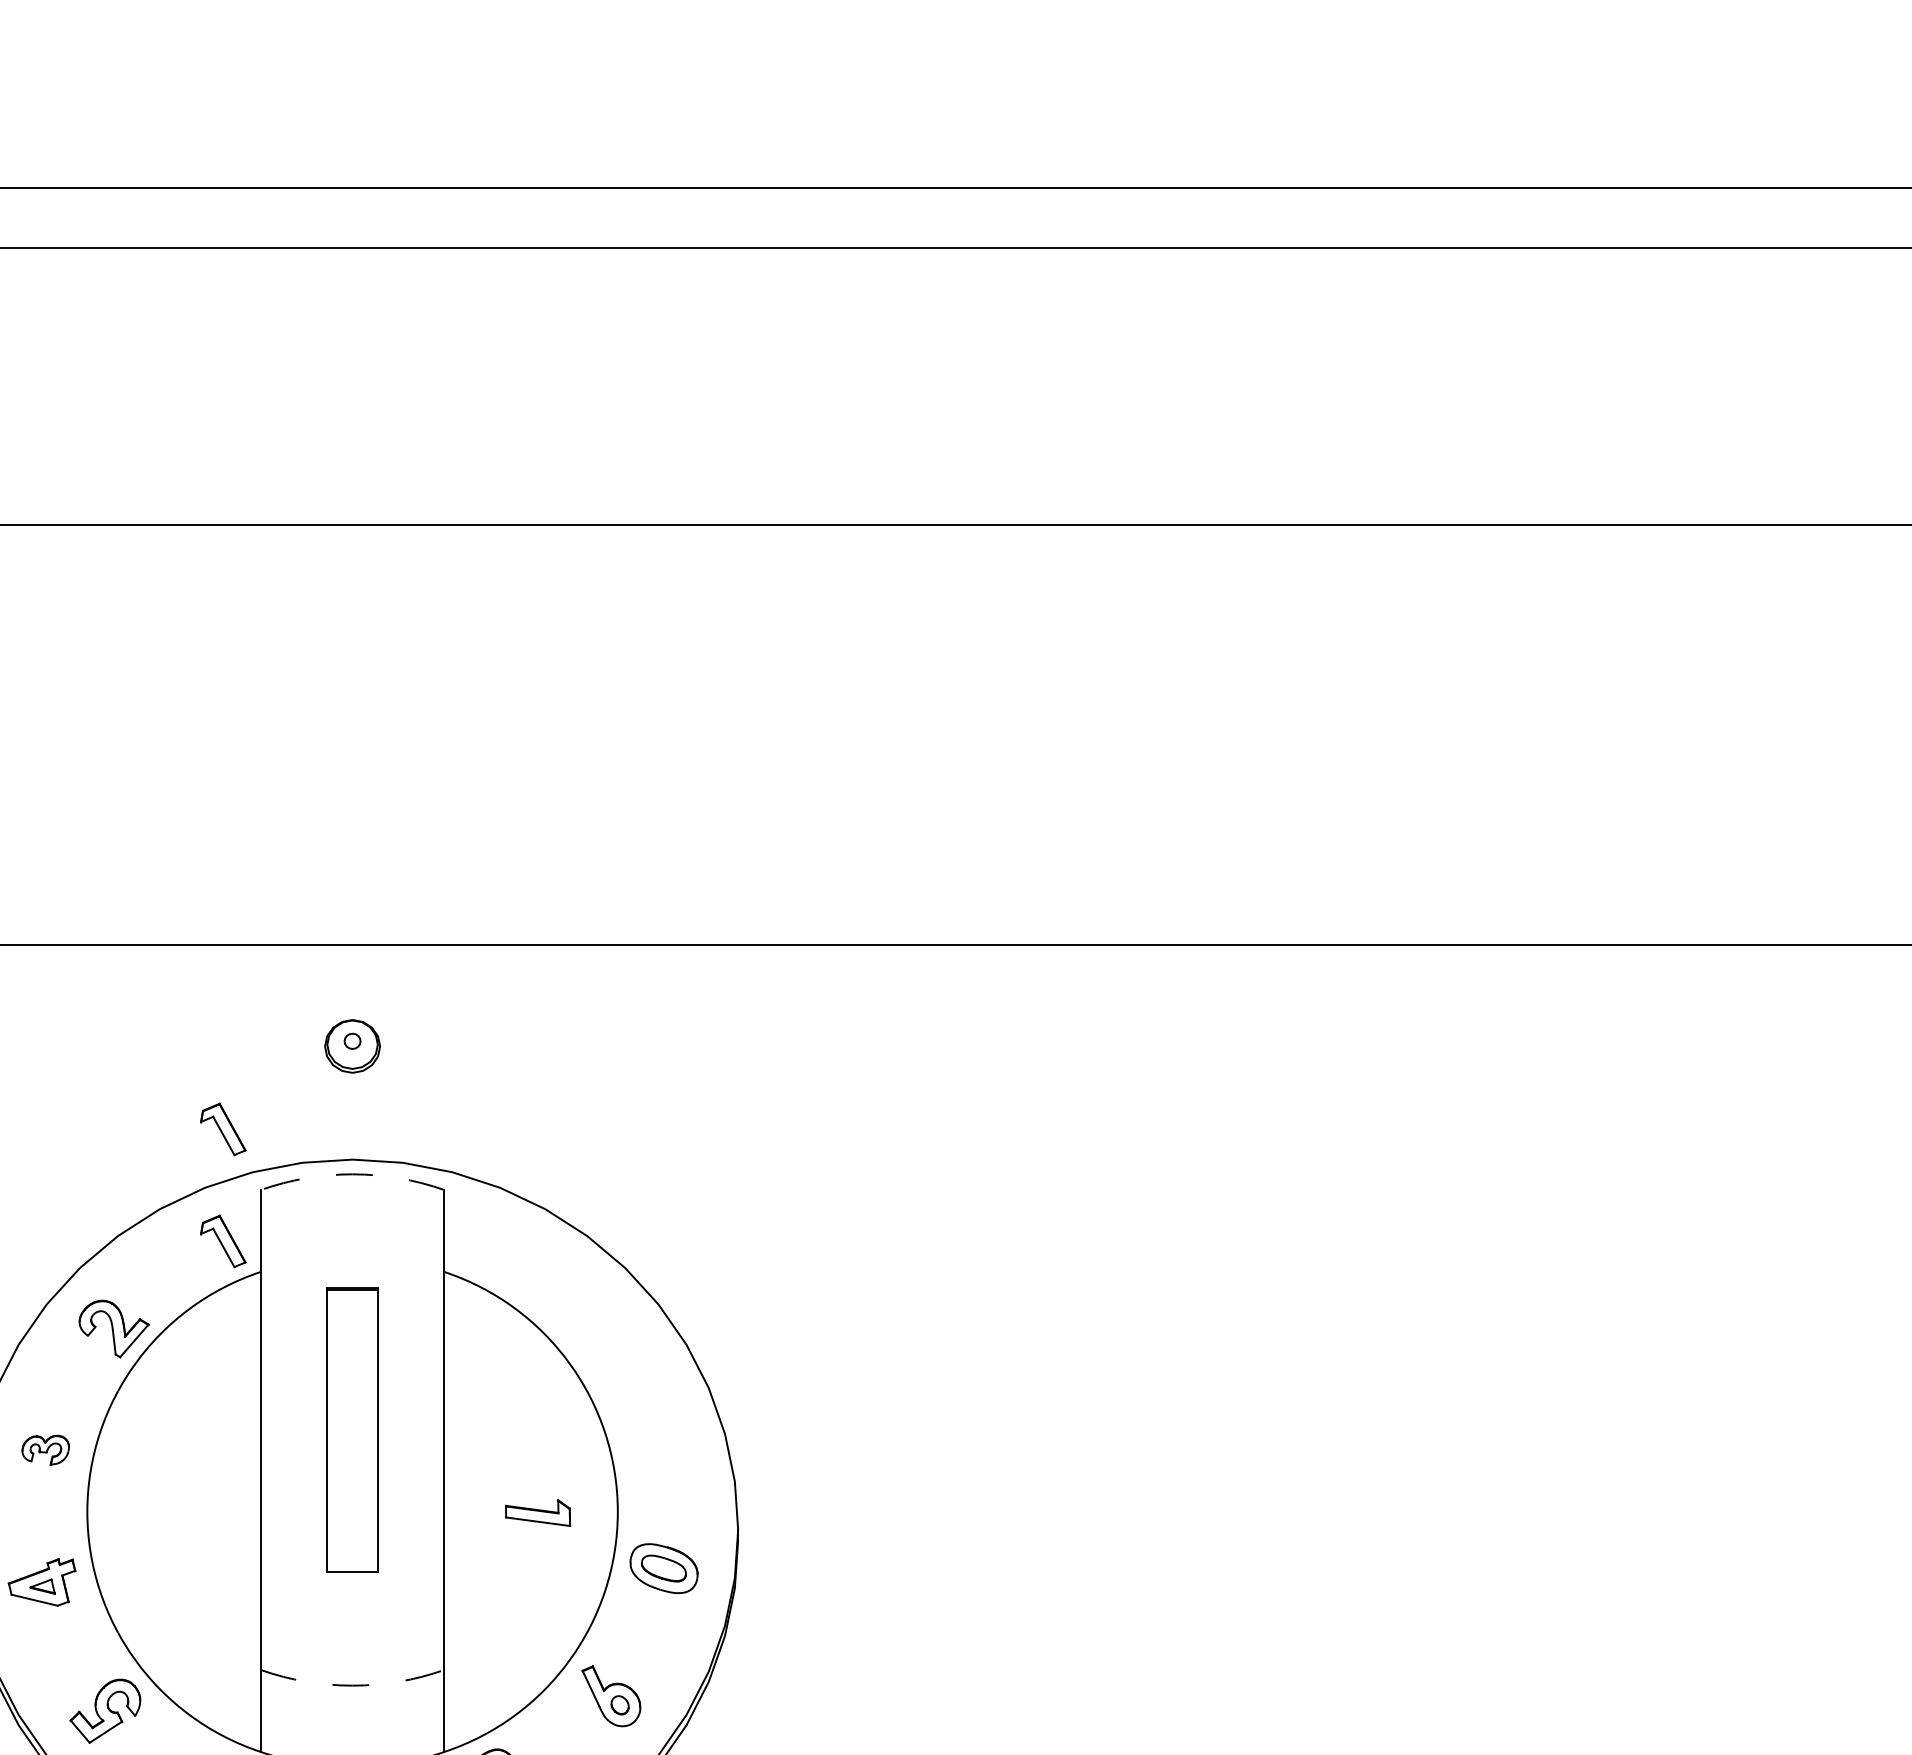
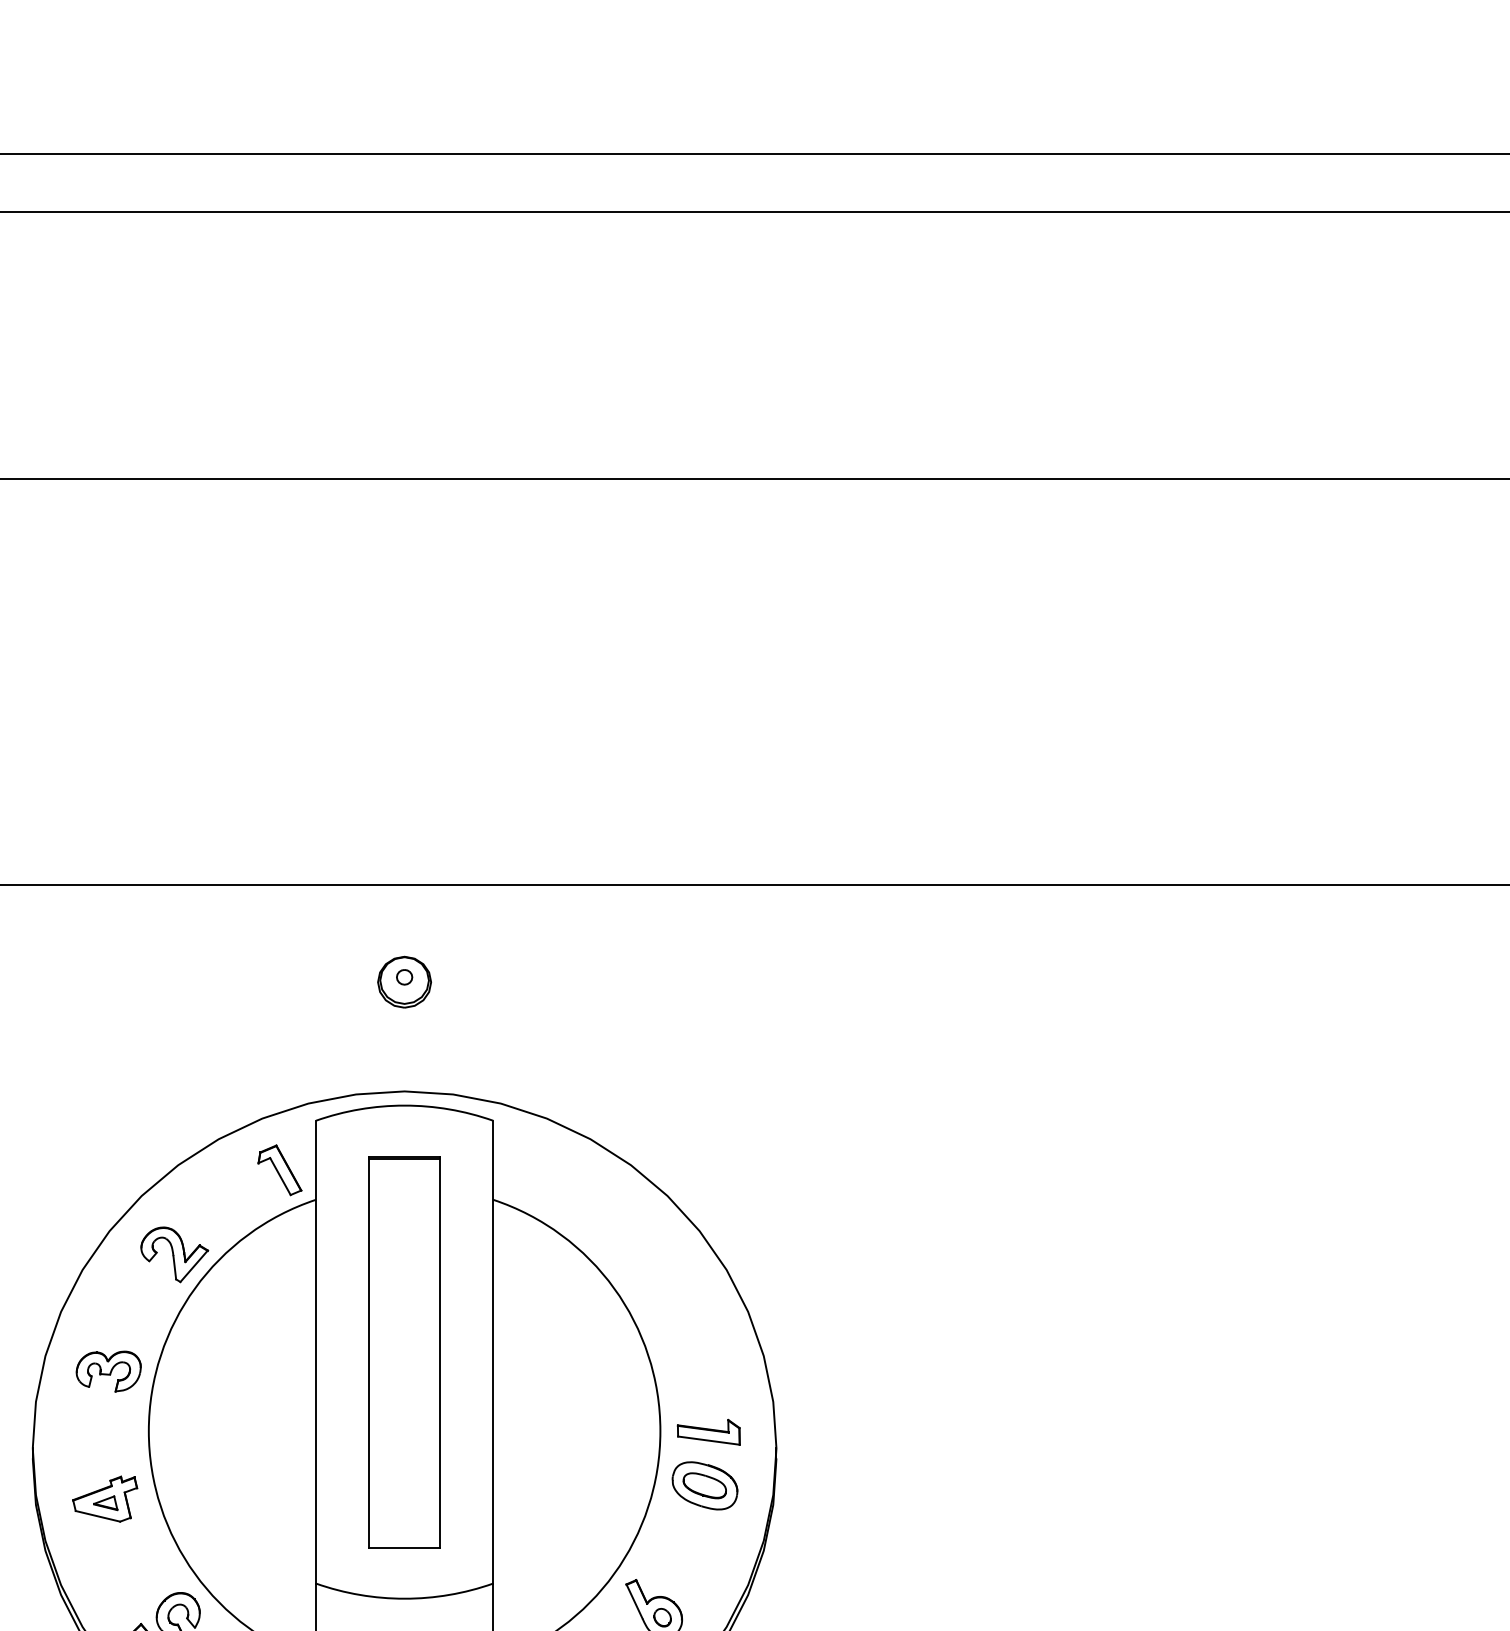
part: (223, 1129) -> (280, 1062), removed
arc: (352, 1174) -> (404, 1105), dashed -> solid
part: (352, 1429) -> (404, 1351), size x1.43
part: (45, 1450) -> (108, 1371), size x1.43
part: (538, 1512) -> (709, 1431), moved
arc: (352, 1685) -> (404, 1598), dashed -> solid

